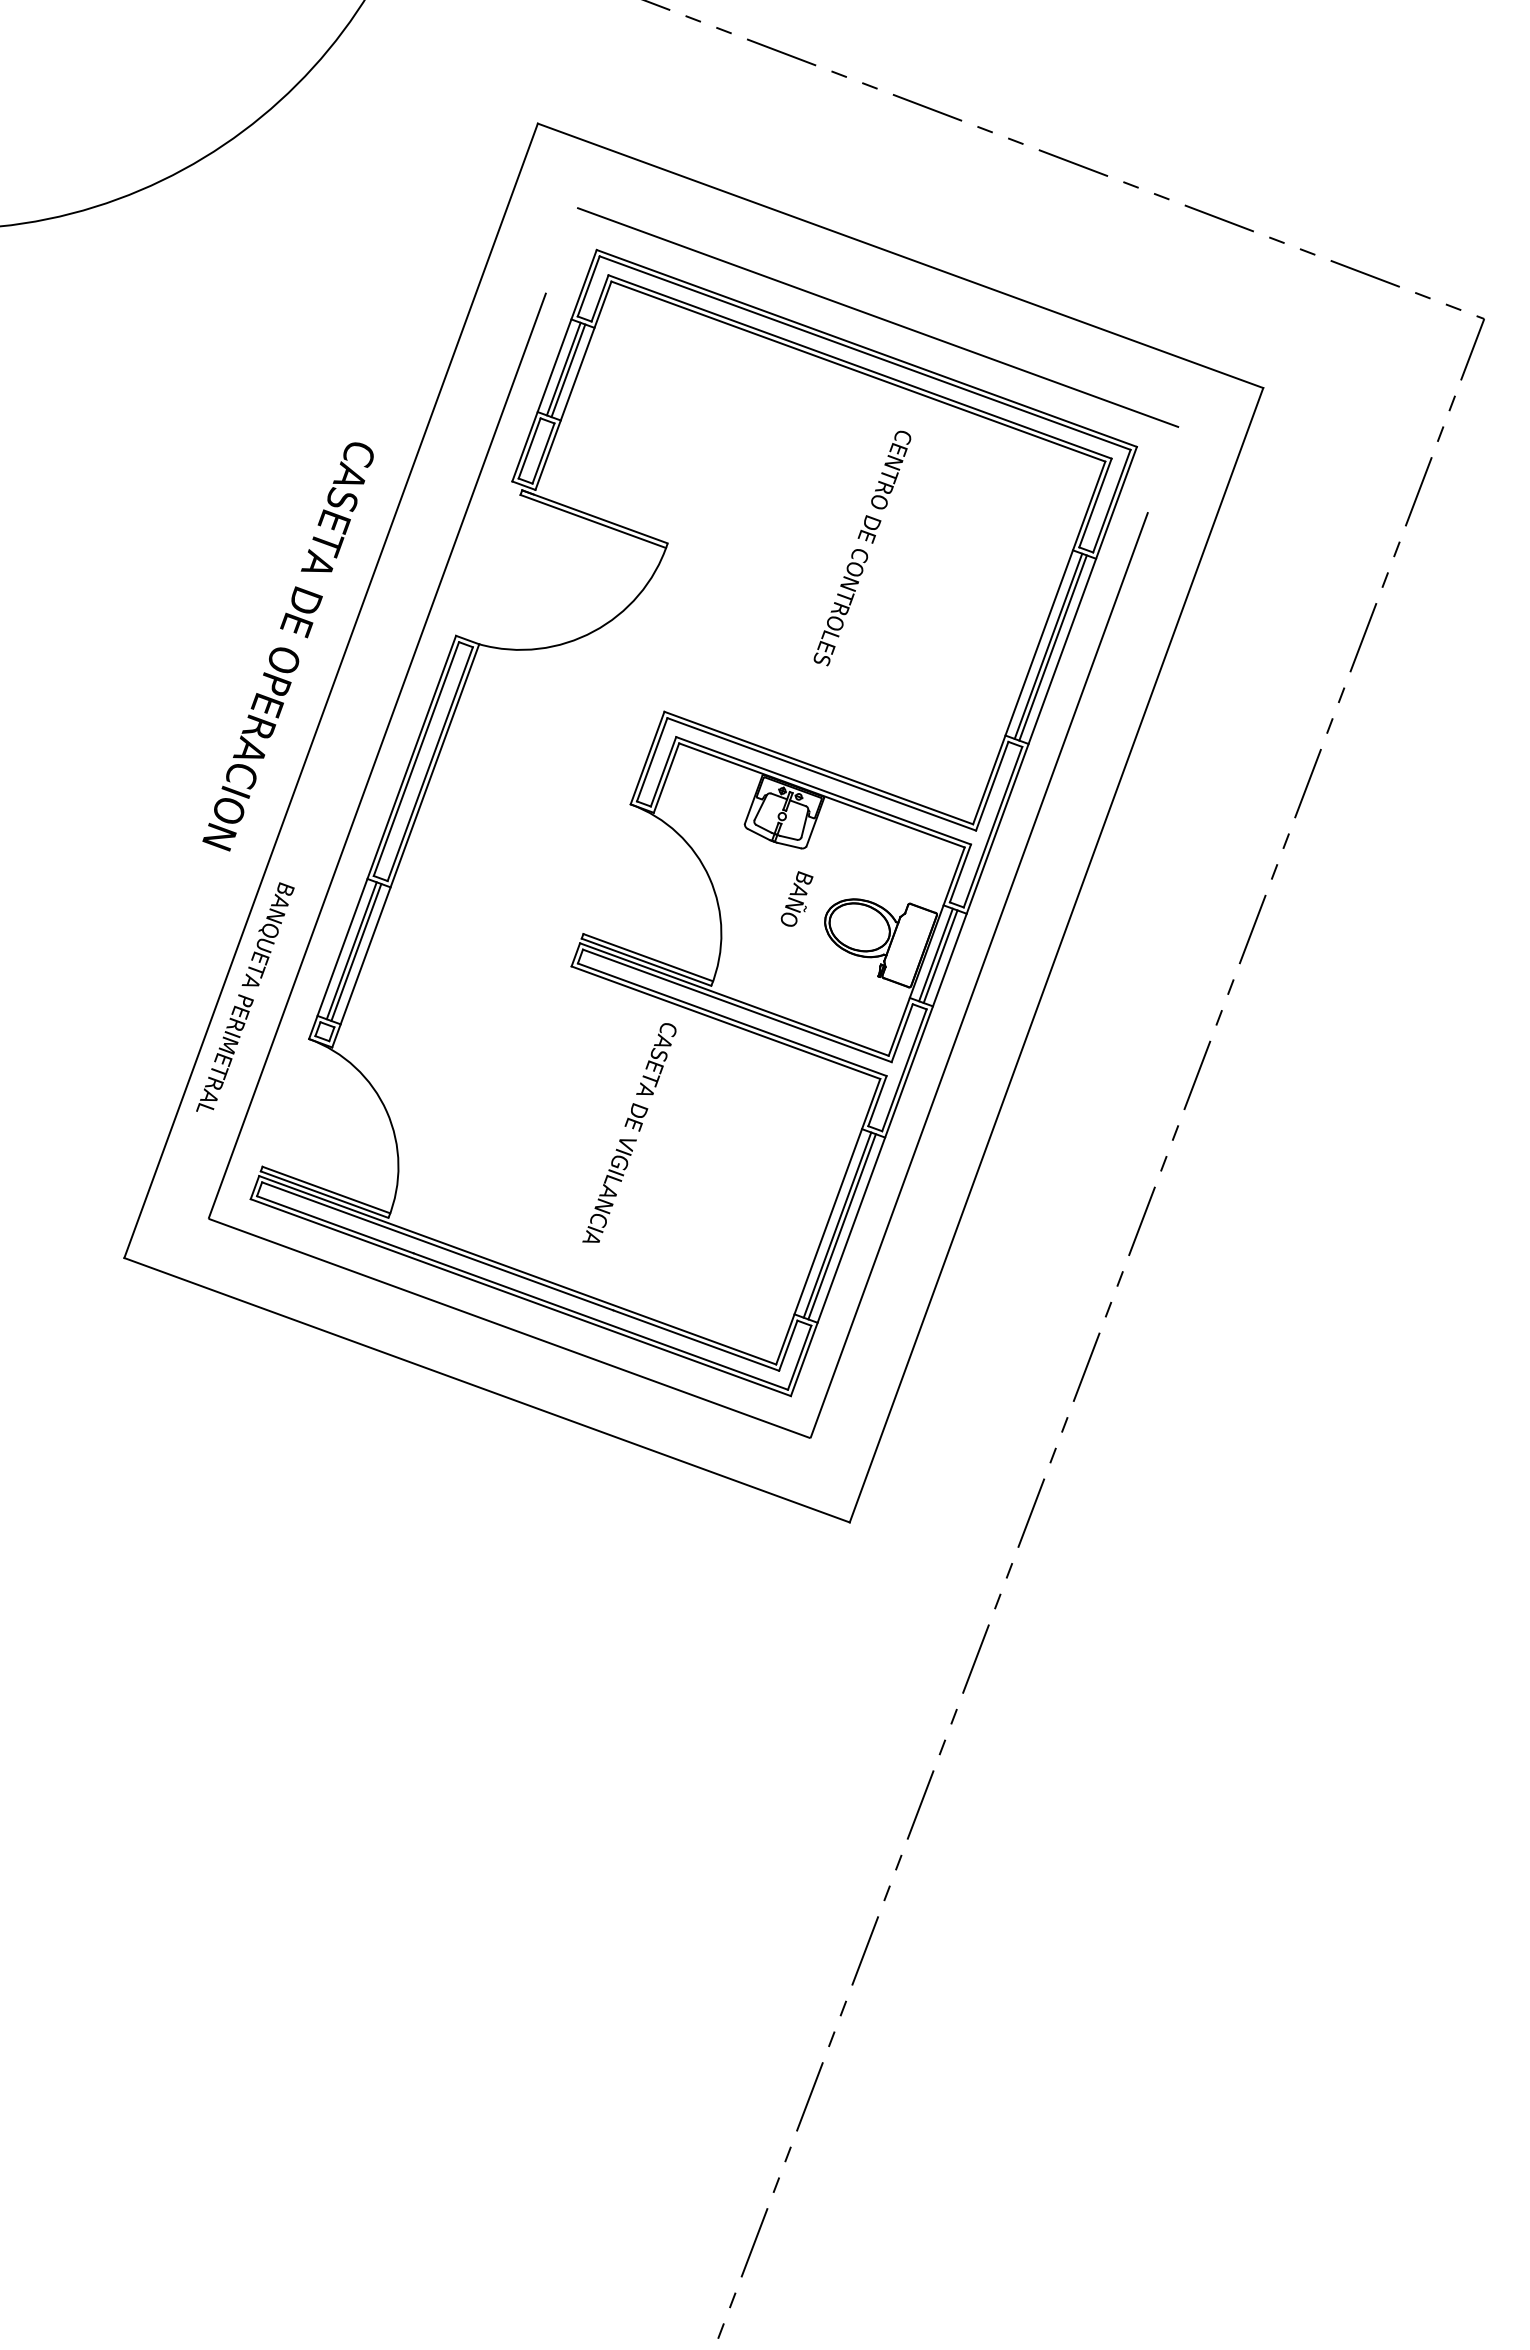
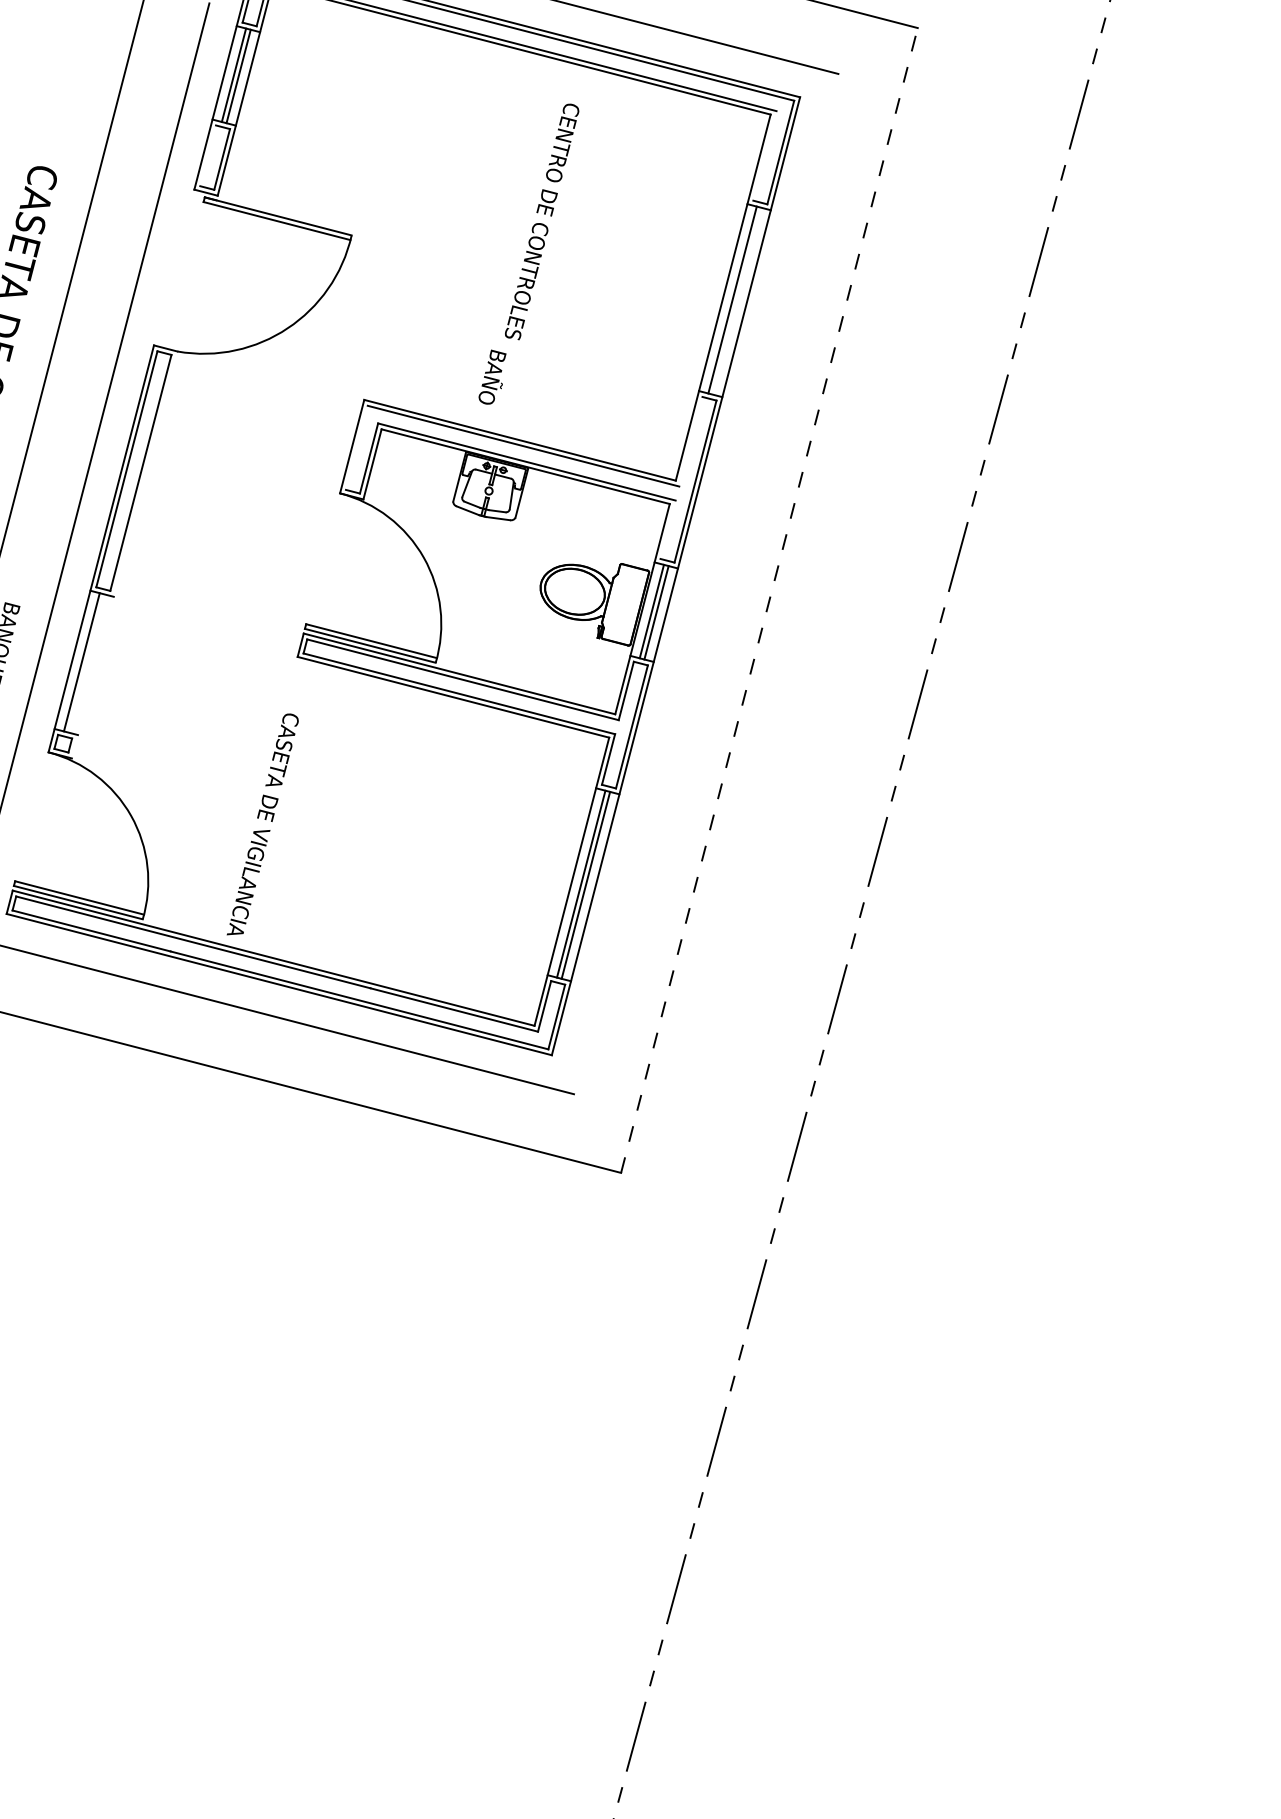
line: (529, 448) -> (208, 155), removed
line: (1095, 502) -> (764, 155), removed
line: (1052, 647) -> (736, 300), removed
line: (652, 759) -> (357, 447), removed
line: (992, 785) -> (691, 440), removed
line: (405, 845) -> (124, 554), removed
line: (960, 873) -> (668, 529), removed
text: (796, 898) -> (491, 376), moved
line: (994, 932) -> (706, 584), removed
line: (356, 951) -> (86, 662), removed
line: (1056, 955) -> (769, 600), solid -> dashed
text: (629, 1132) -> (262, 823), moved

